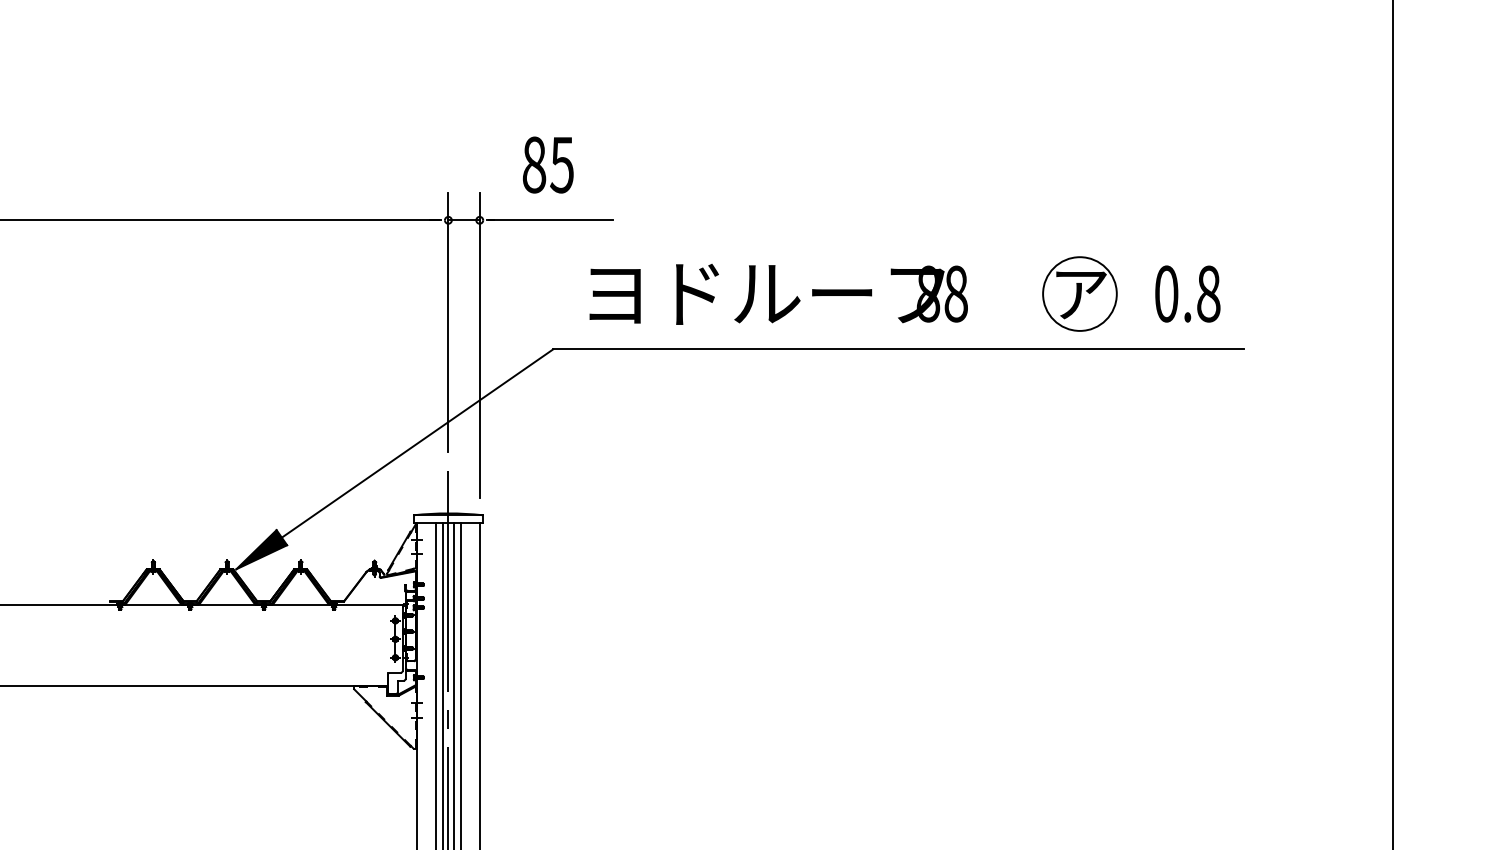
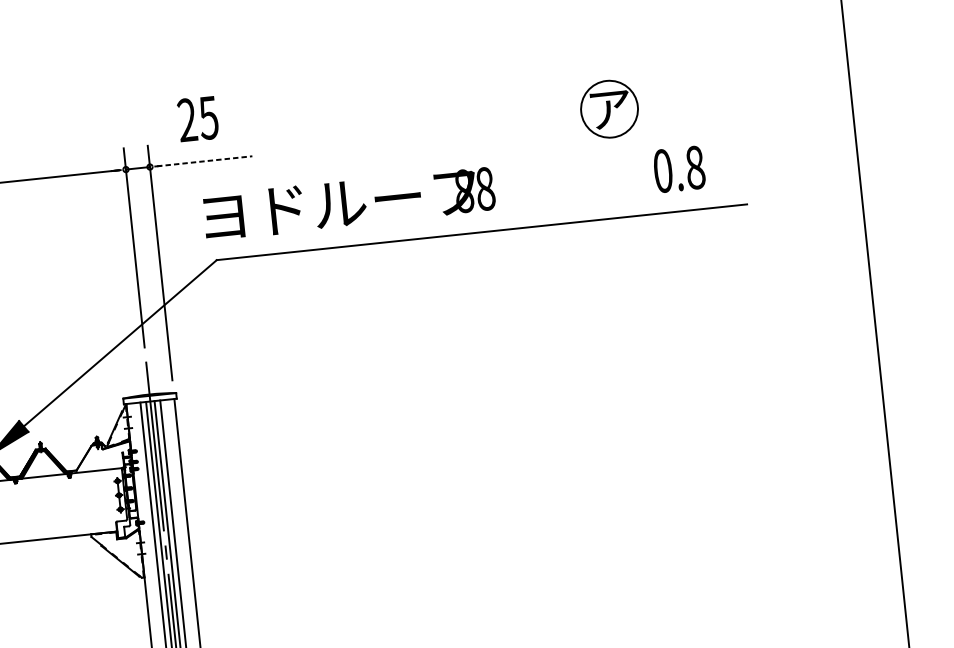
text: (534, 164) -> (187, 119), 85 -> 25
line: (551, 220) -> (205, 161), solid -> dashed
part: (1079, 293) -> (609, 108), moved
text: (1187, 293) -> (679, 168), moved
text: (778, 294) -> (349, 203), moved

